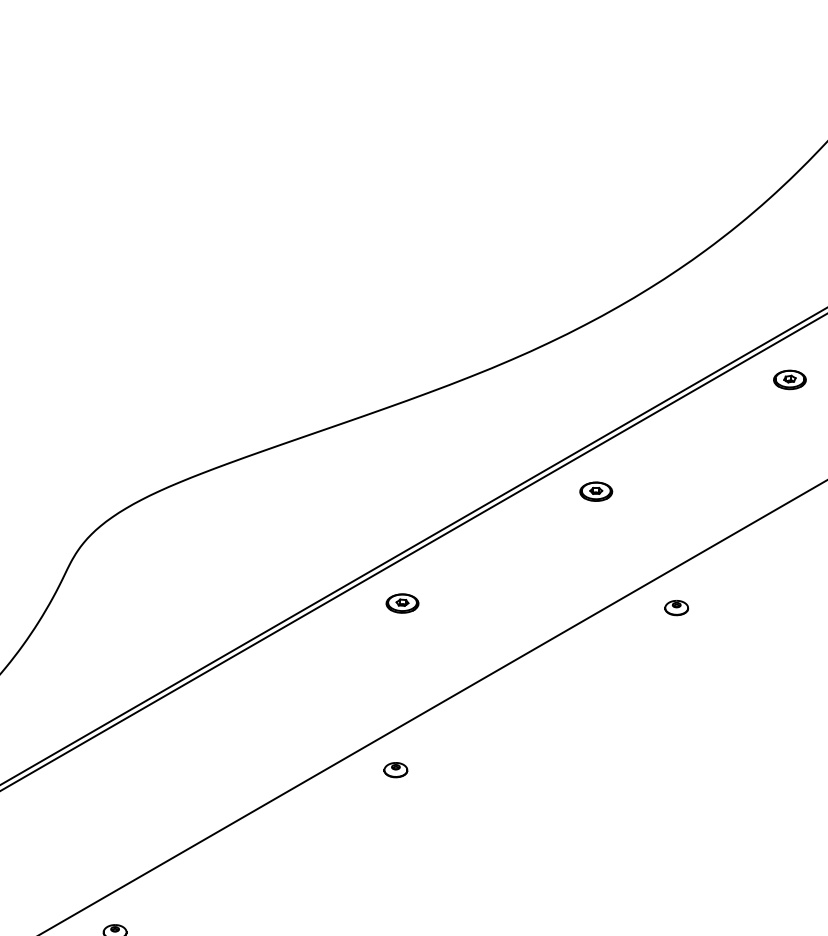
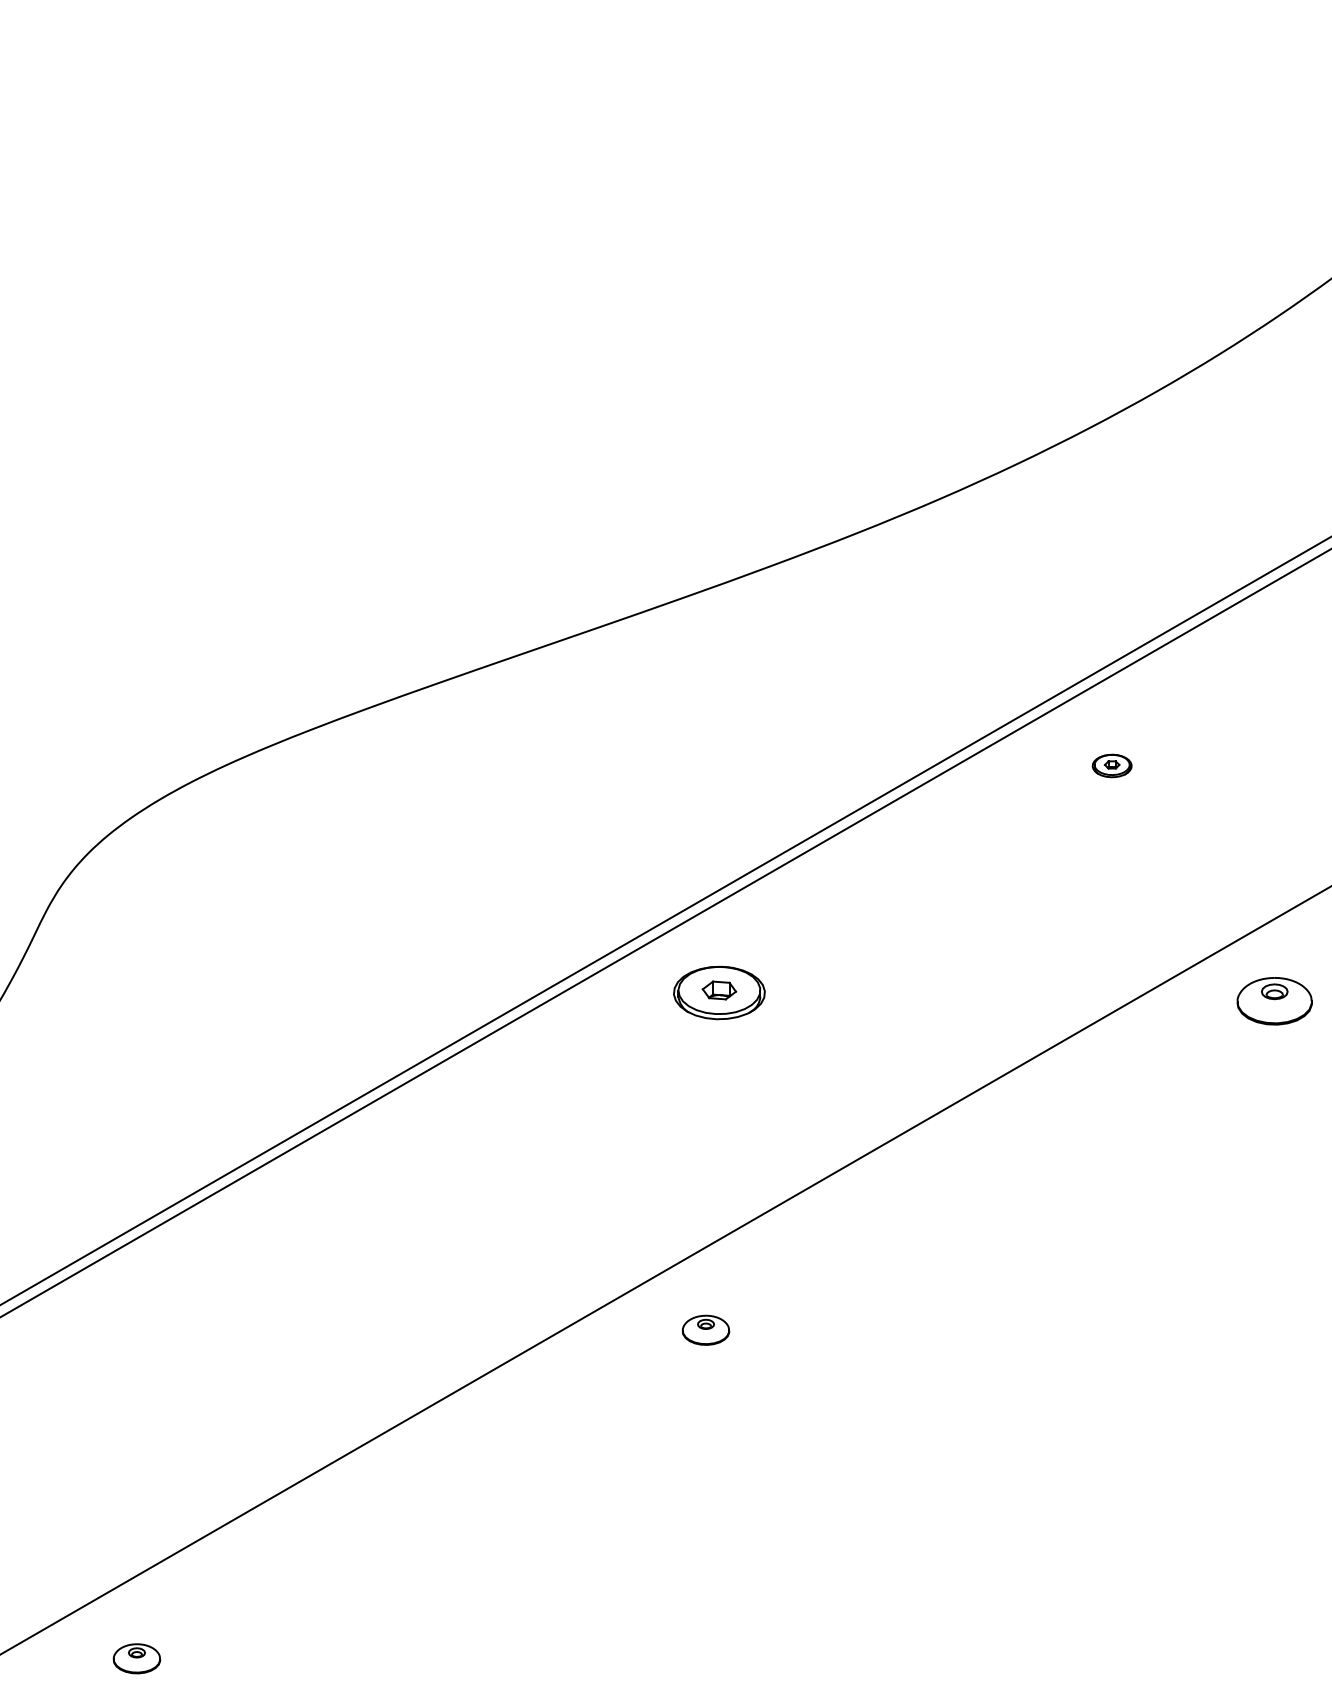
part: (596, 491) -> (1112, 765), size x0.6
part: (402, 603) -> (719, 992), size x1.4
part: (676, 608) -> (1274, 1002), size x1.6

